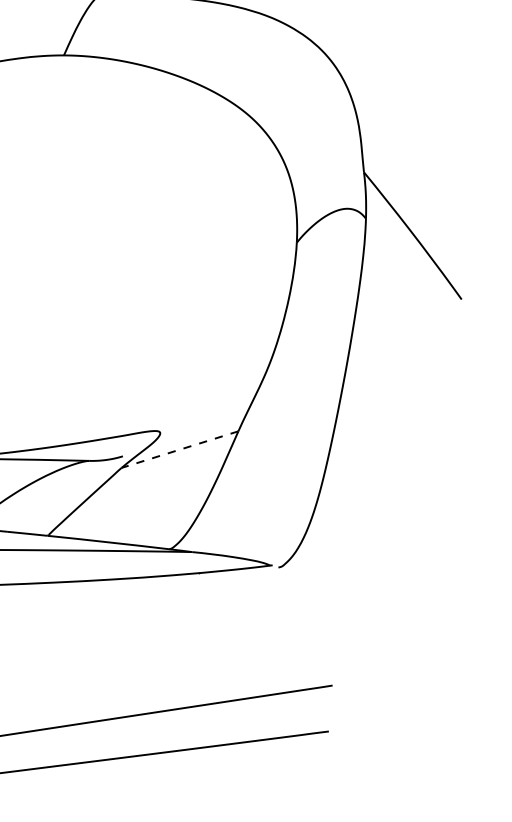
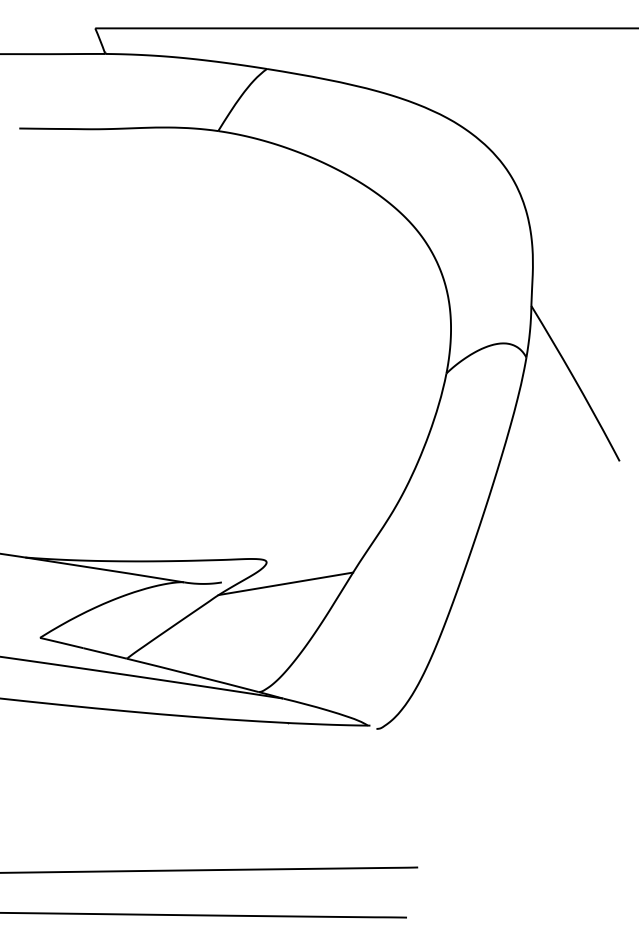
line: (179, 449) -> (285, 583), dashed -> solid

